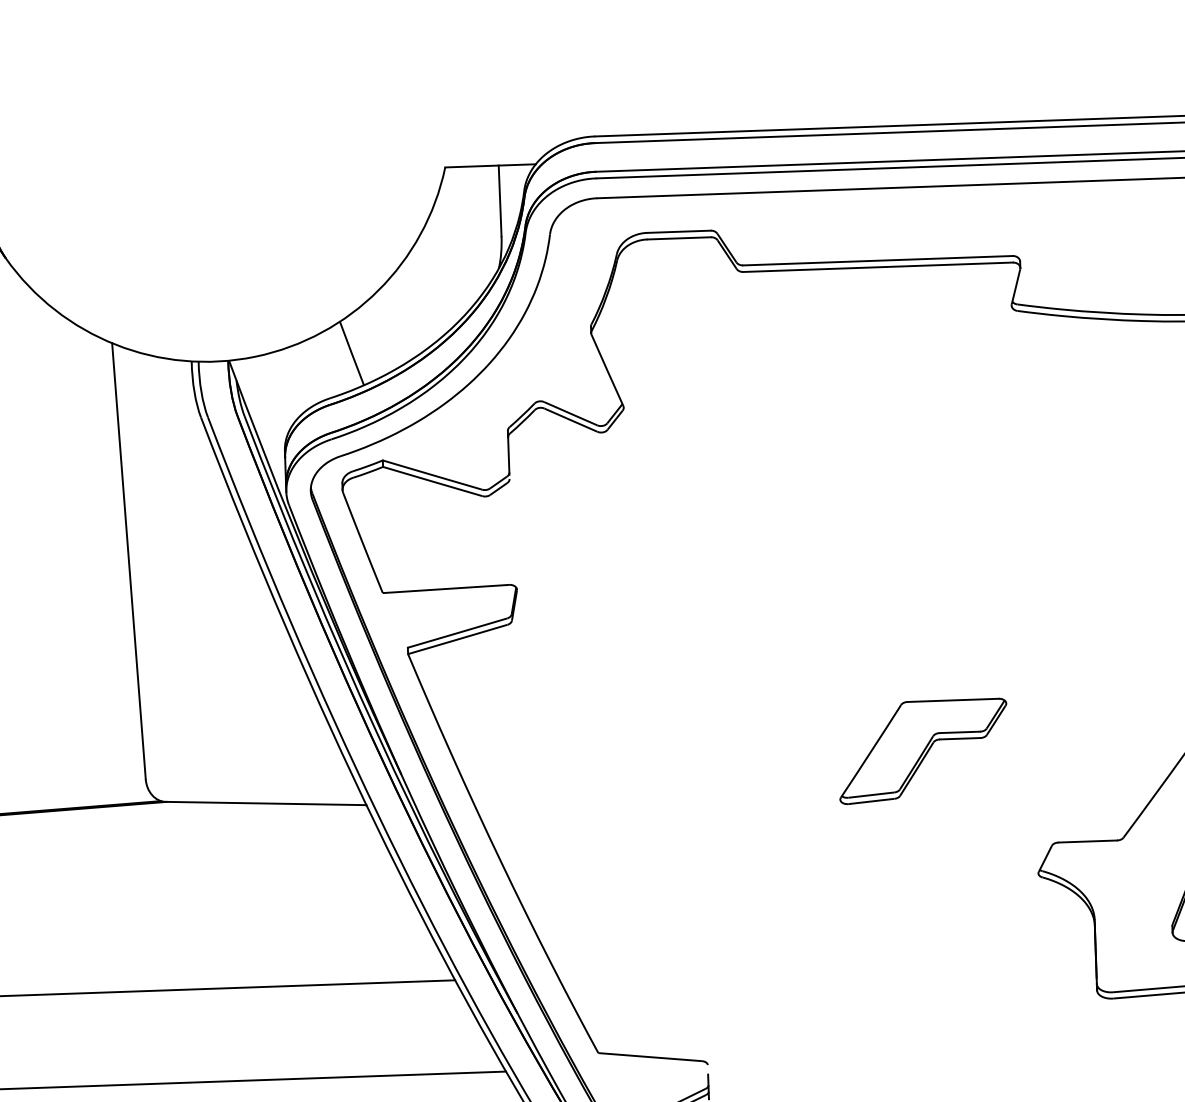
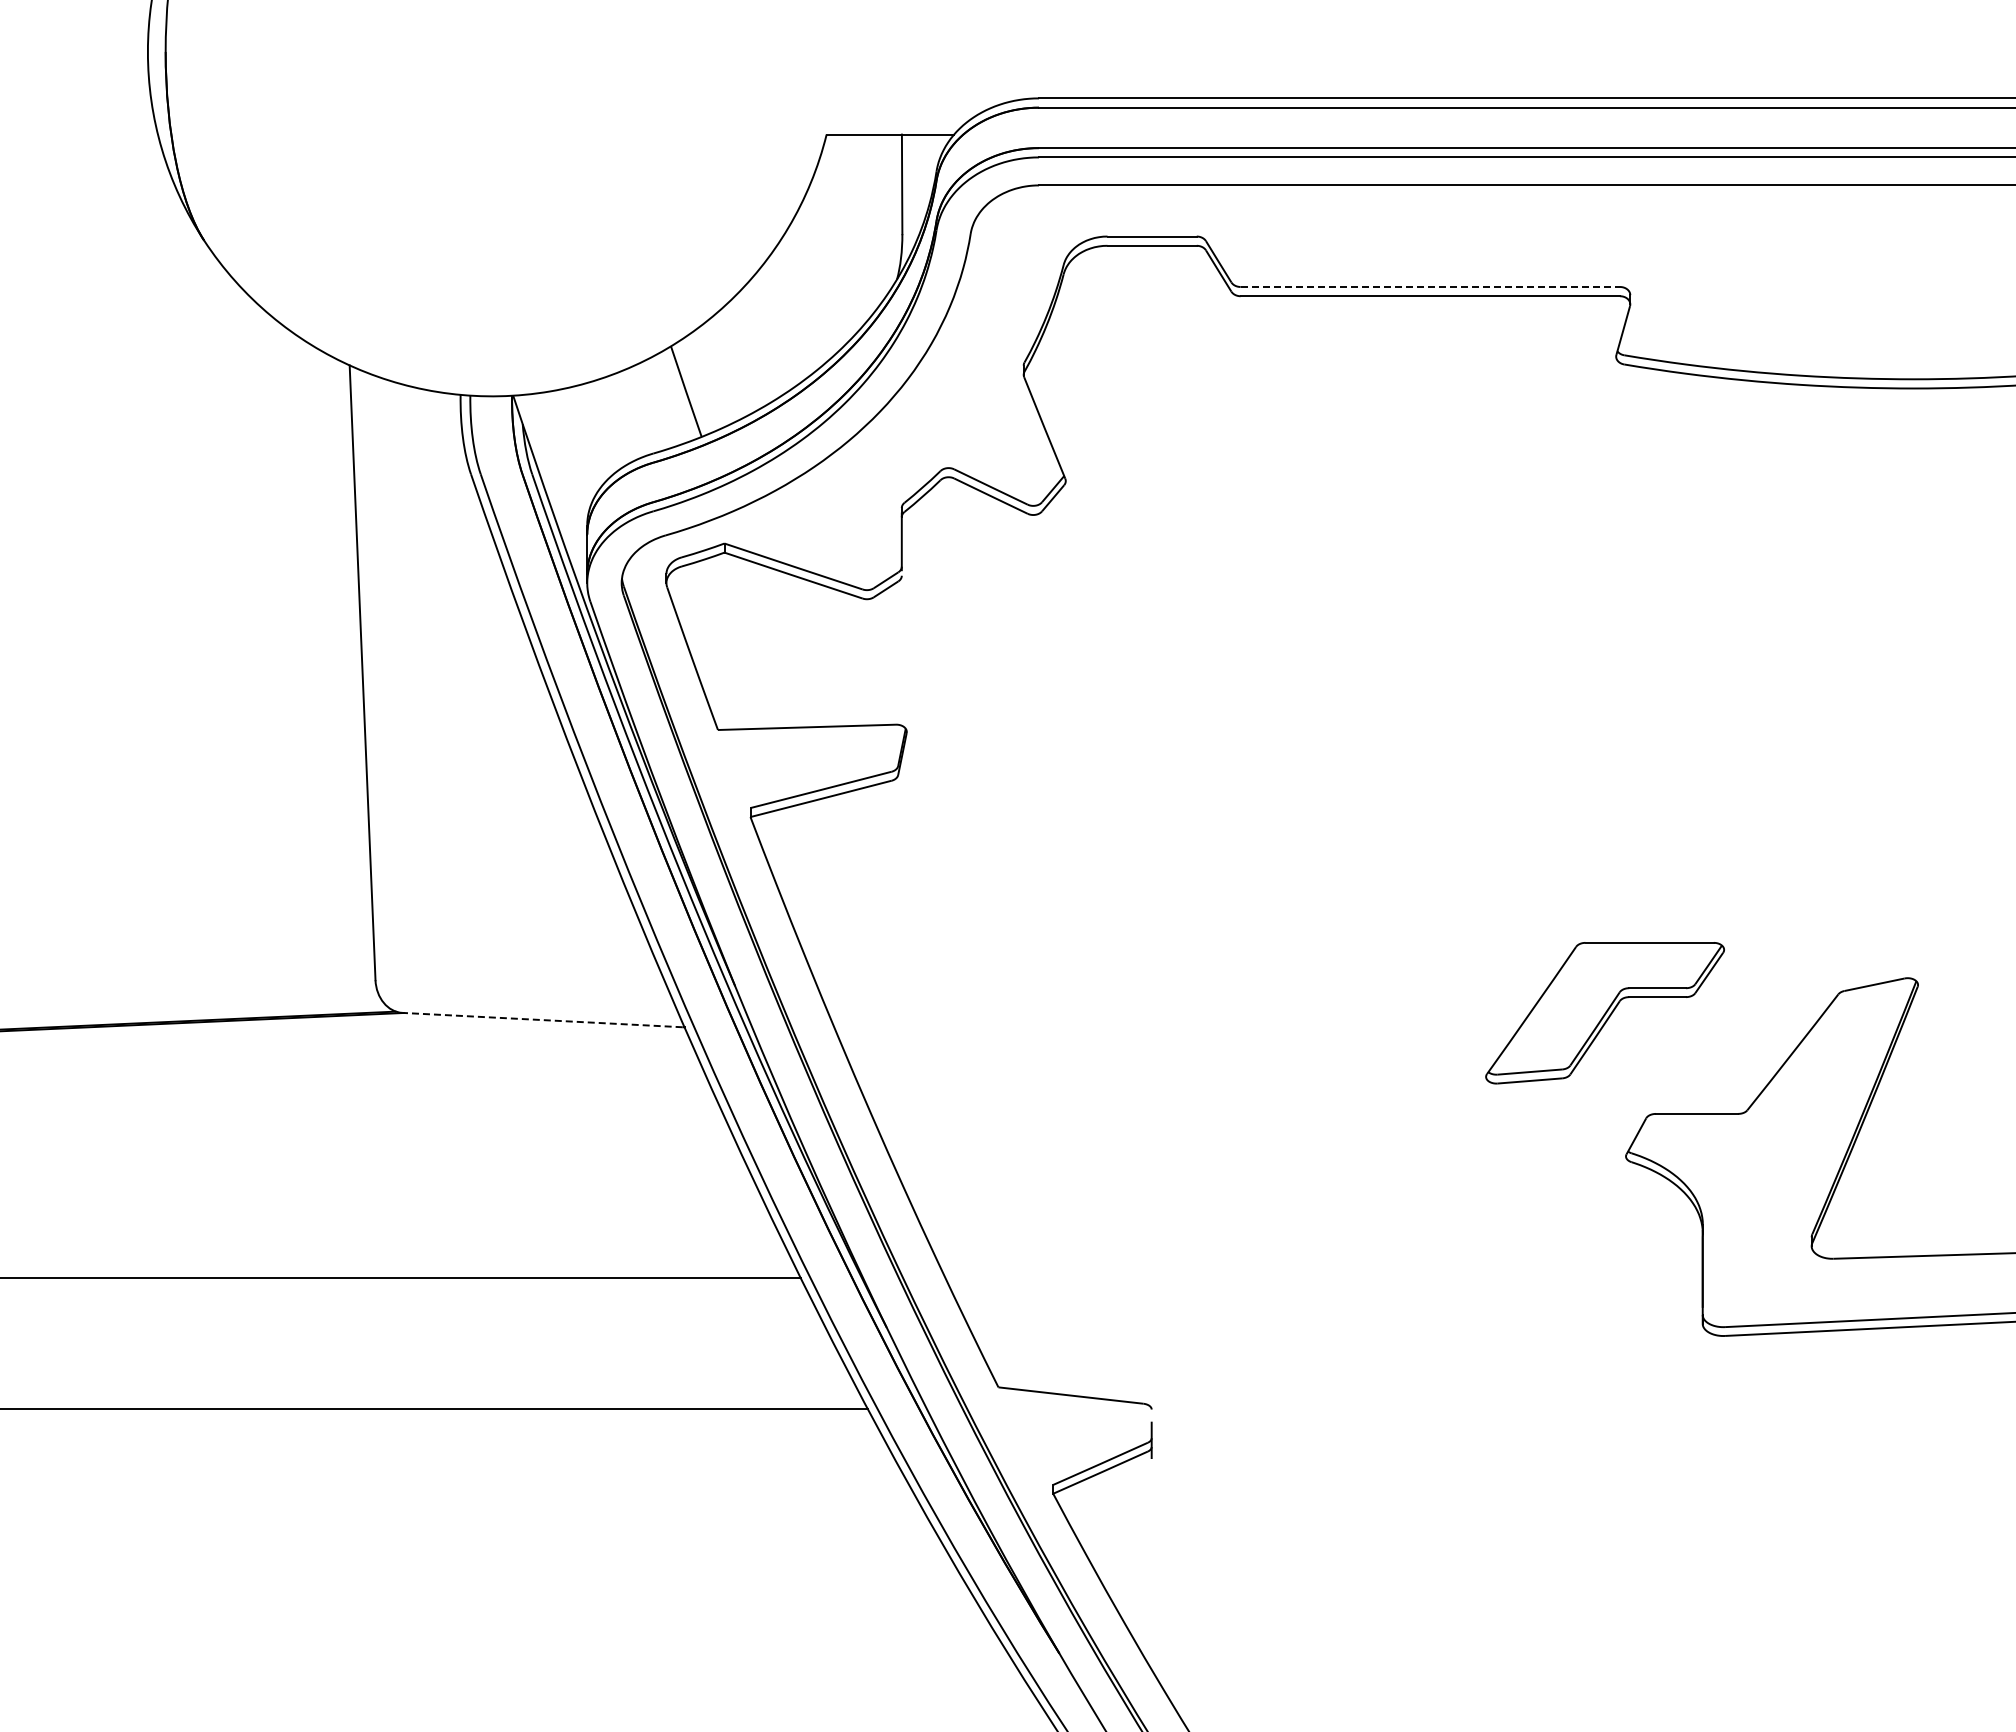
line: (877, 260) -> (1430, 286), solid -> dashed
part: (922, 751) -> (1604, 1013), moved
line: (265, 803) -> (542, 1020), solid -> dashed

